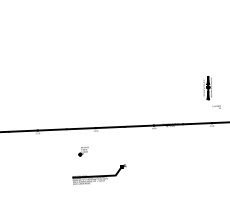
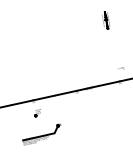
part: (207, 88) -> (105, 20), moved
part: (83, 151) -> (37, 113), moved

